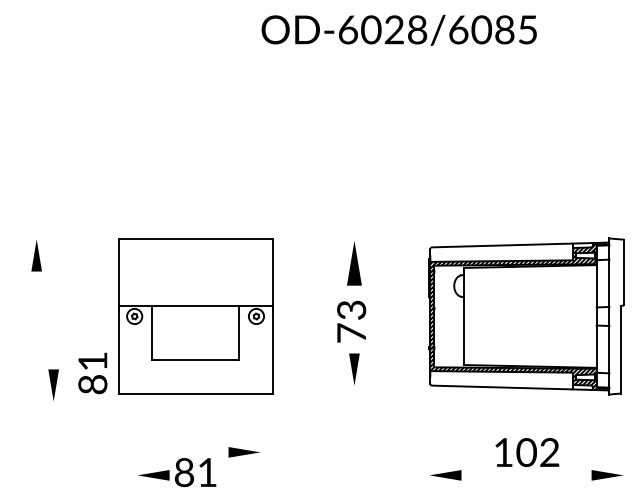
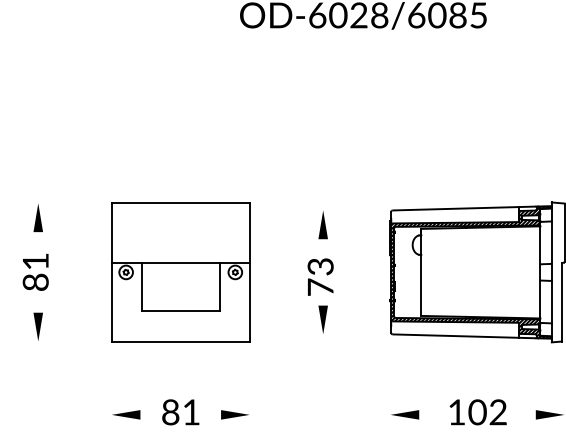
part: (354, 263) -> (323, 224), size x0.71
text: (92, 373) -> (35, 272), moved
part: (53, 384) -> (38, 326), moved
part: (243, 452) -> (234, 414), moved
text: (527, 452) -> (478, 412), moved
part: (153, 475) -> (125, 414), moved

